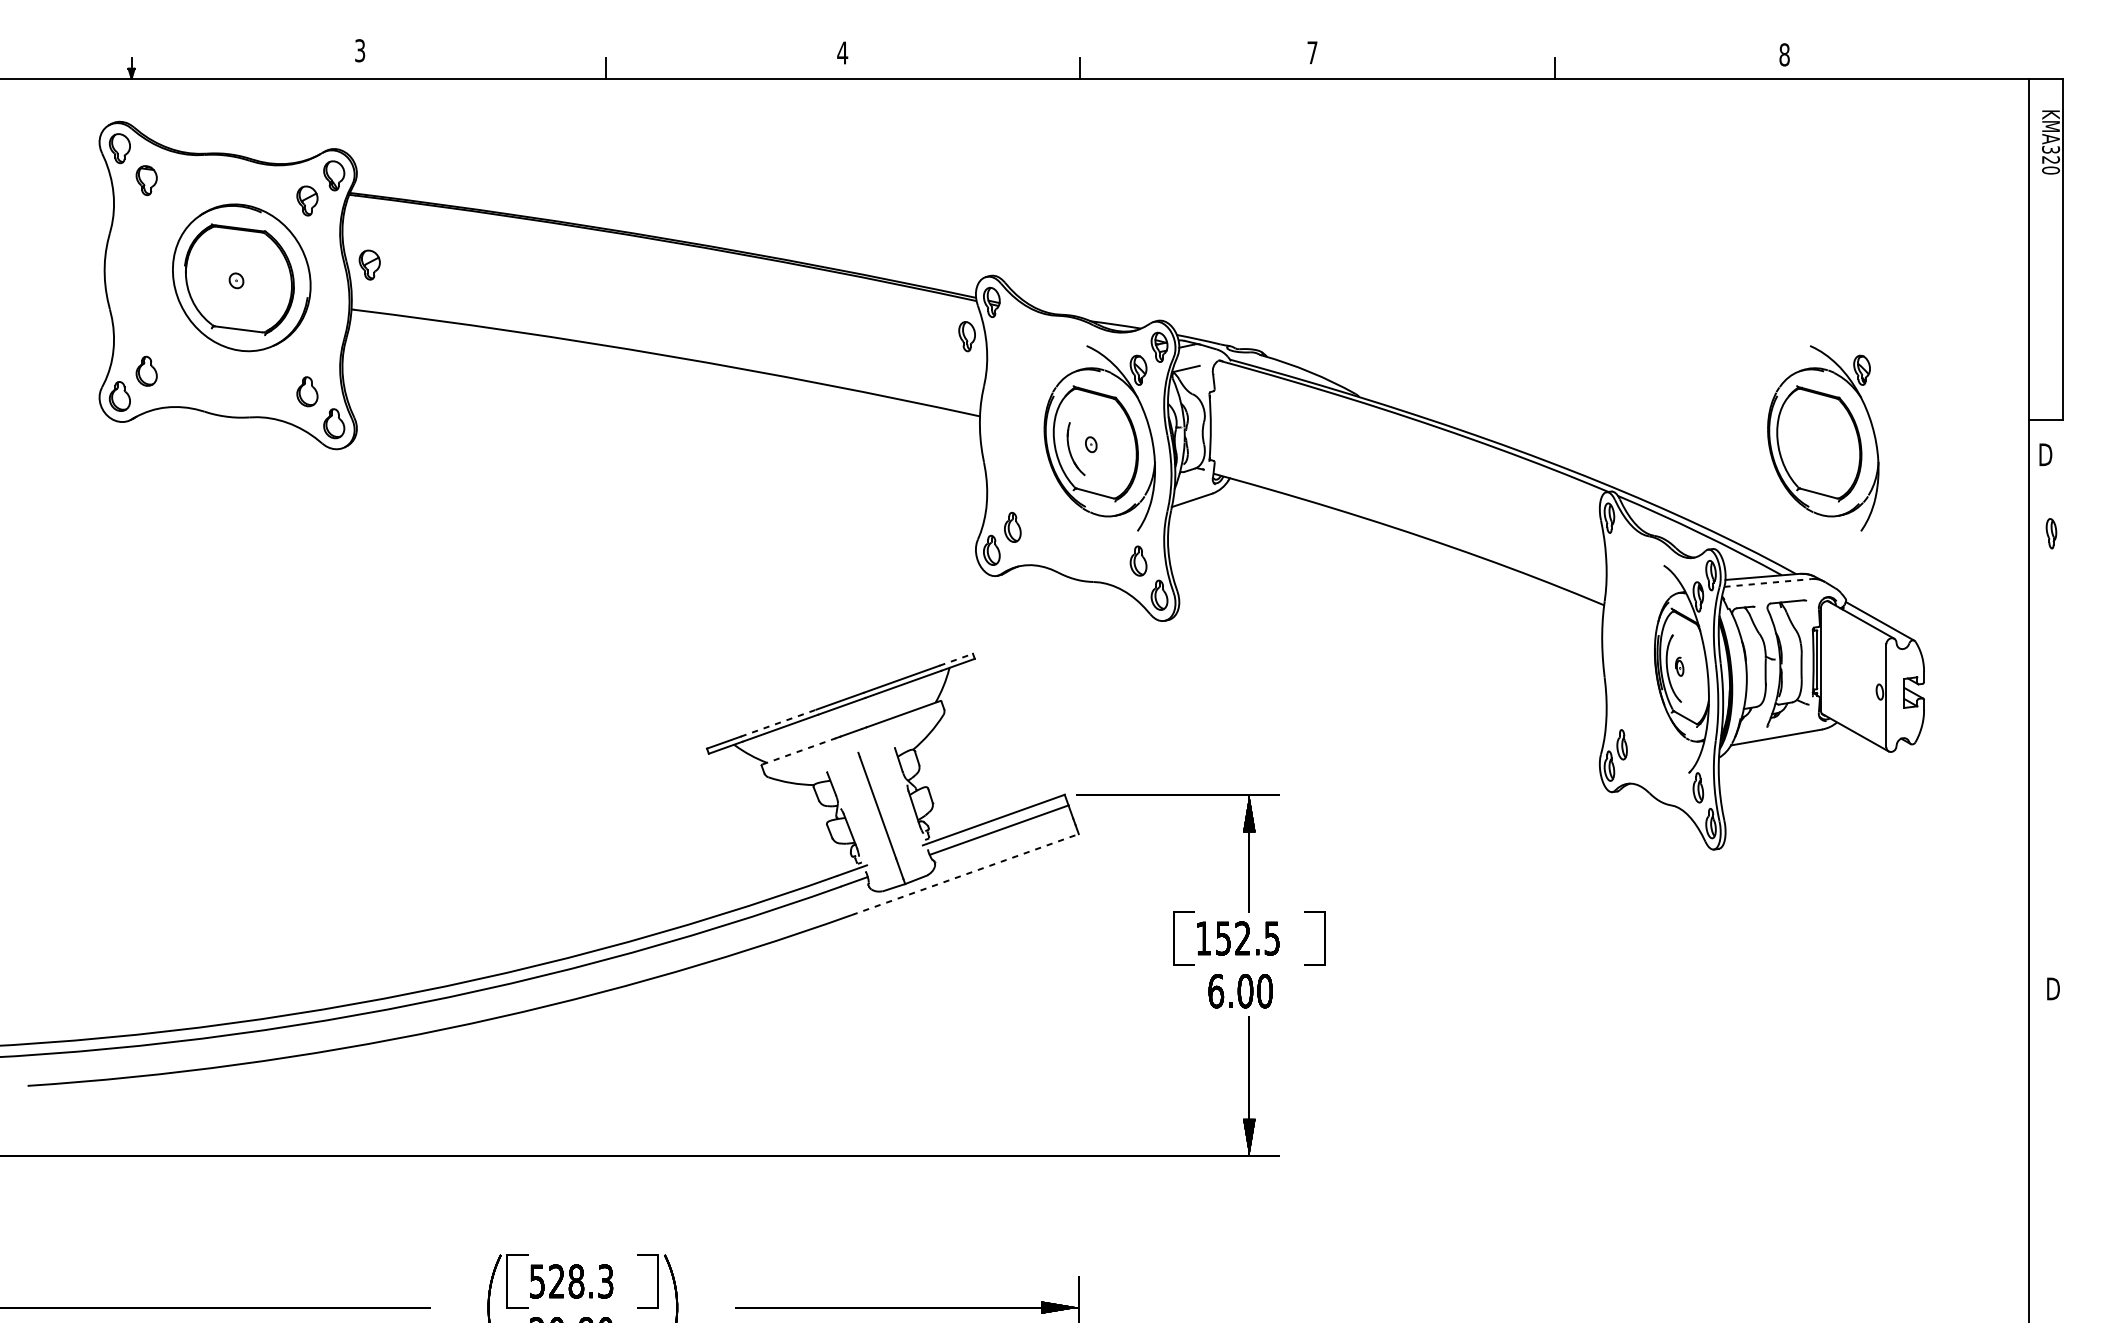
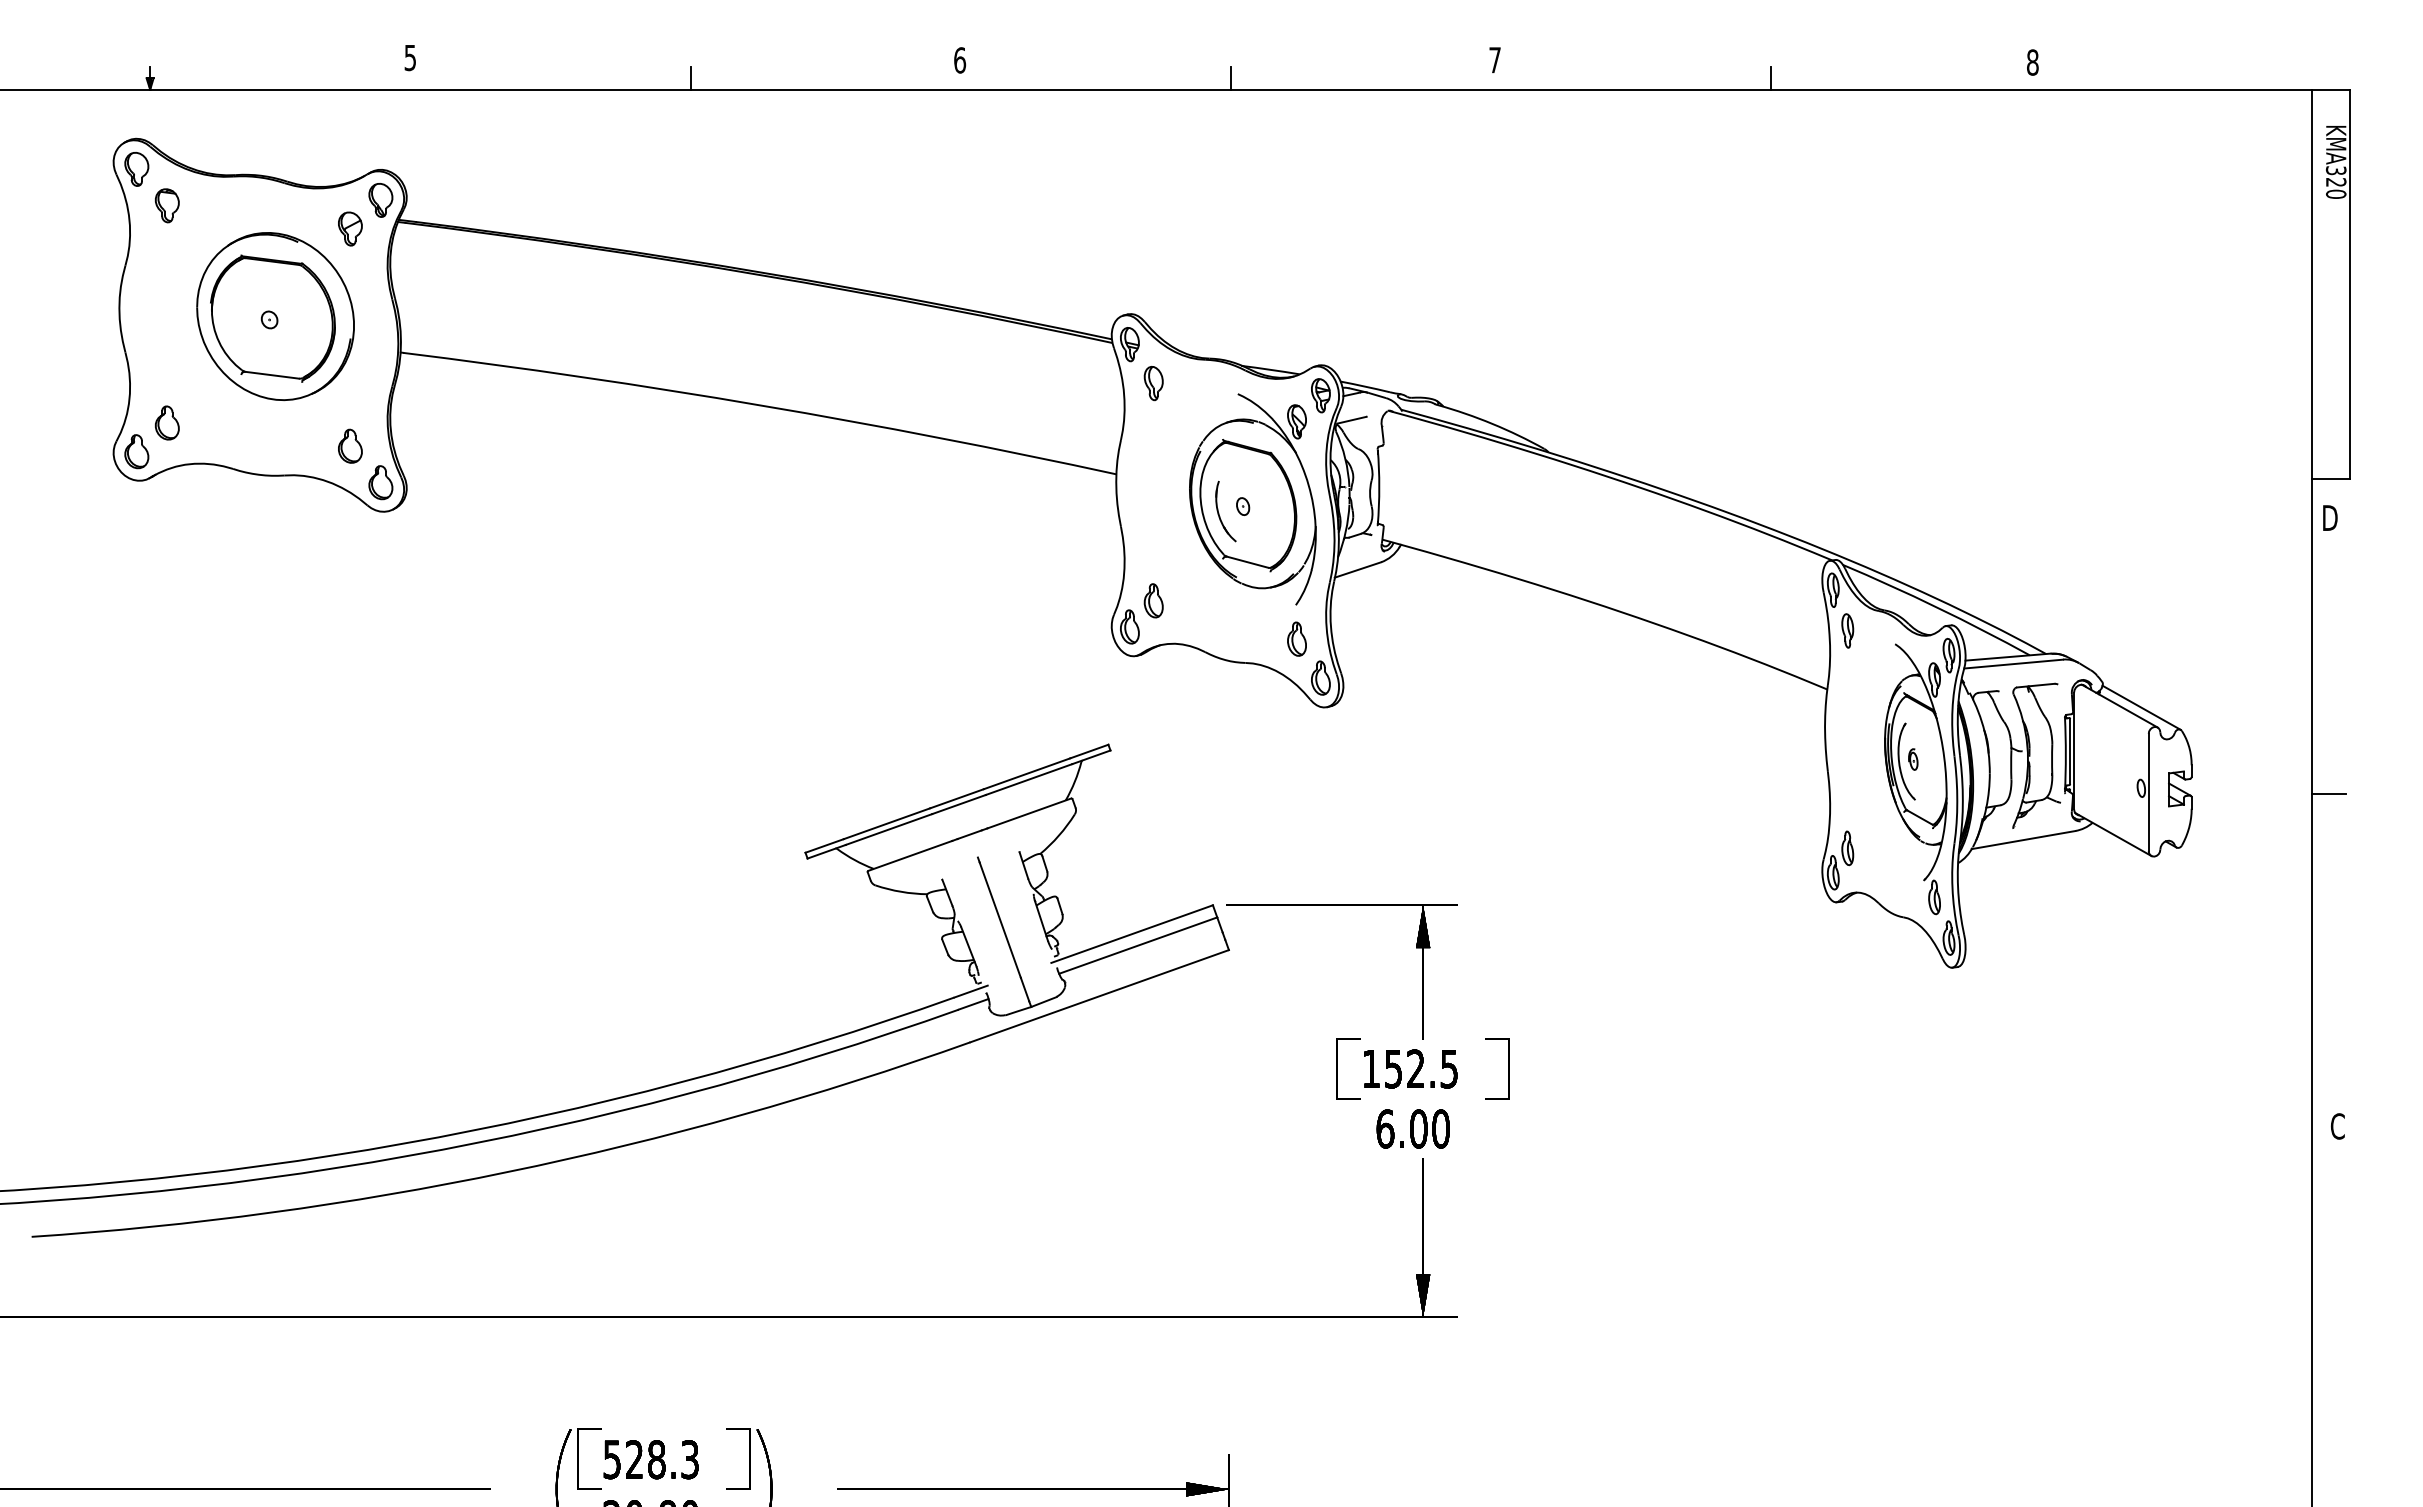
text: (360, 50) -> (410, 57), 3 -> 5
text: (842, 53) -> (959, 60), 4 -> 6
part: (369, 264) -> (421, 301), removed
part: (966, 336) -> (1153, 383), moved
part: (1822, 438) -> (2076, 499), removed
part: (2051, 533) -> (1847, 630), moved
line: (1767, 583) -> (2013, 664), dashed -> solid
line: (956, 659) -> (1089, 751), dashed -> solid
line: (2044, 697) -> (2328, 794), added
line: (778, 722) -> (886, 823), dashed -> solid
line: (799, 751) -> (910, 855), dashed -> solid
line: (966, 874) -> (1100, 996), dashed -> solid
text: (2053, 988) -> (2338, 1126), D -> C

